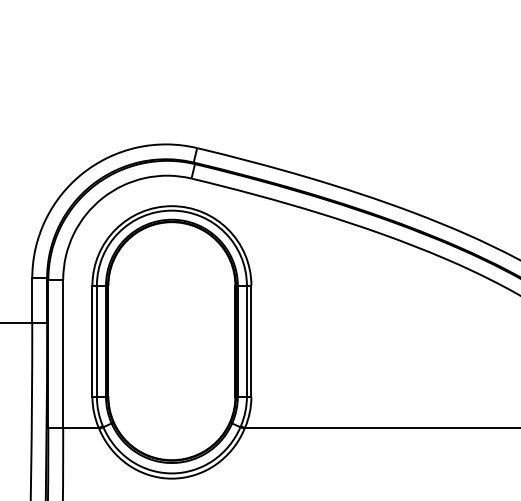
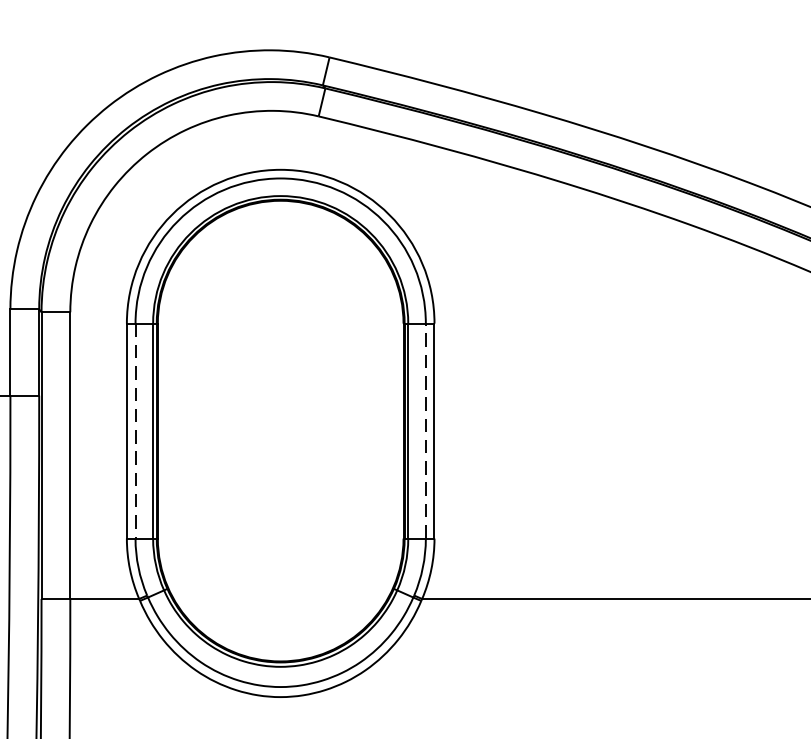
line: (96, 341) -> (134, 431), solid -> dashed
line: (246, 341) -> (425, 431), solid -> dashed

